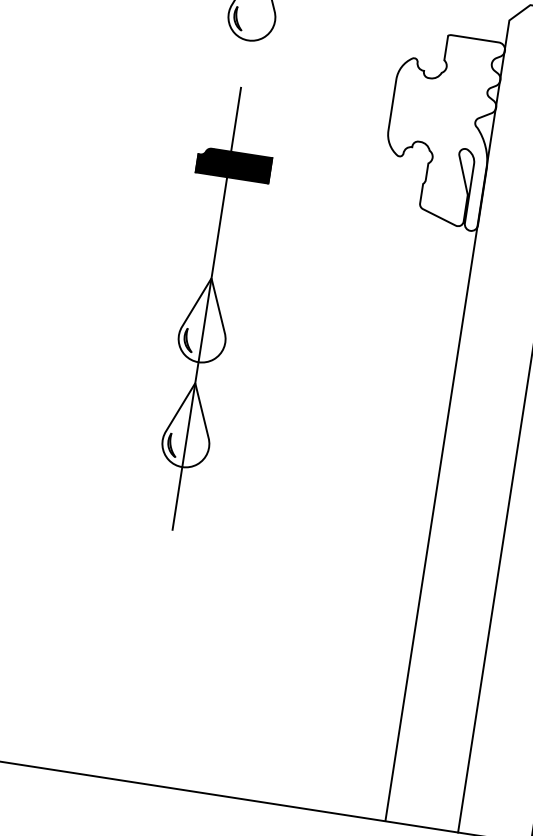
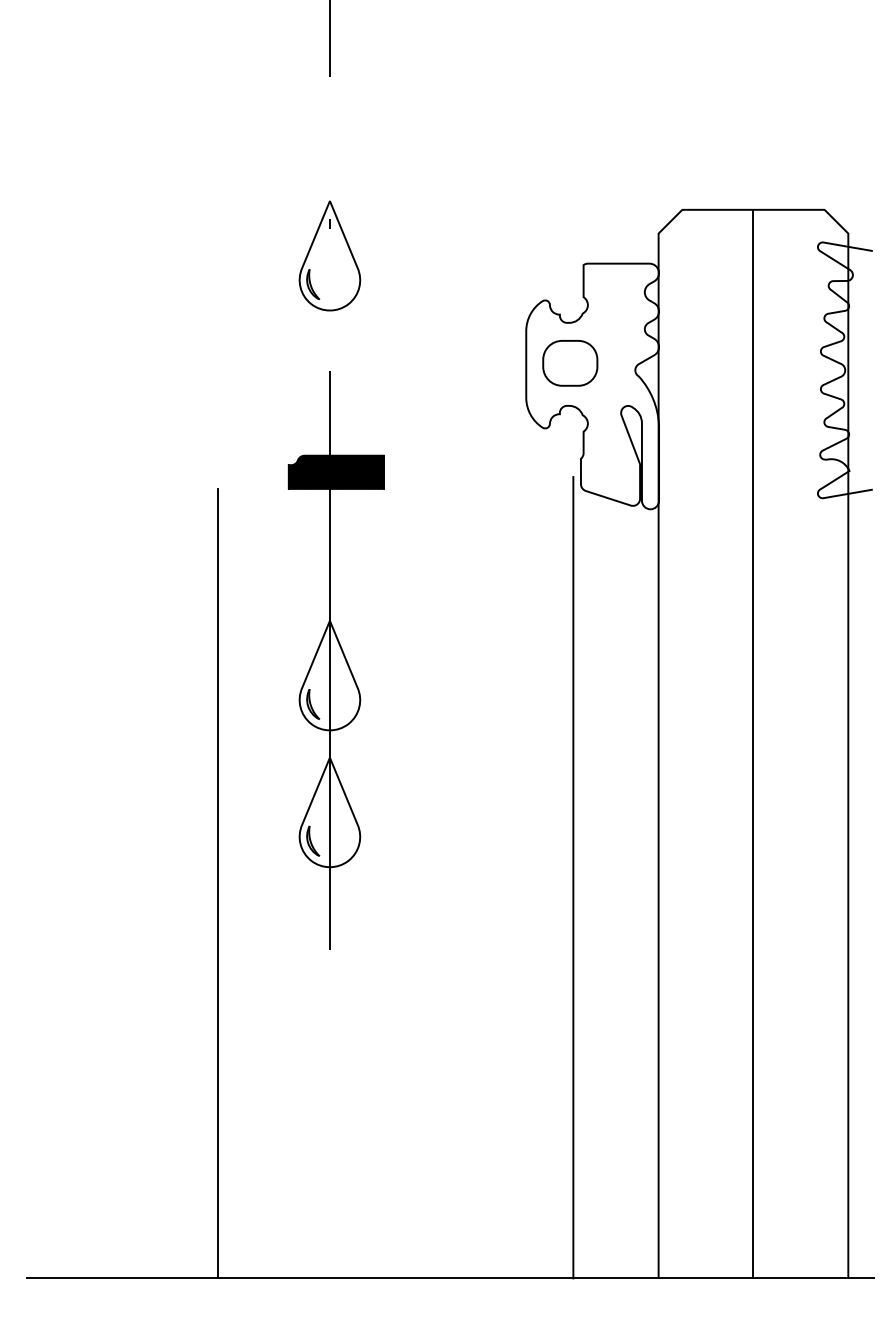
part: (426, 109) -> (570, 363), added
line: (94, 466) -> (217, 883), added
line: (367, 503) -> (573, 877), added

